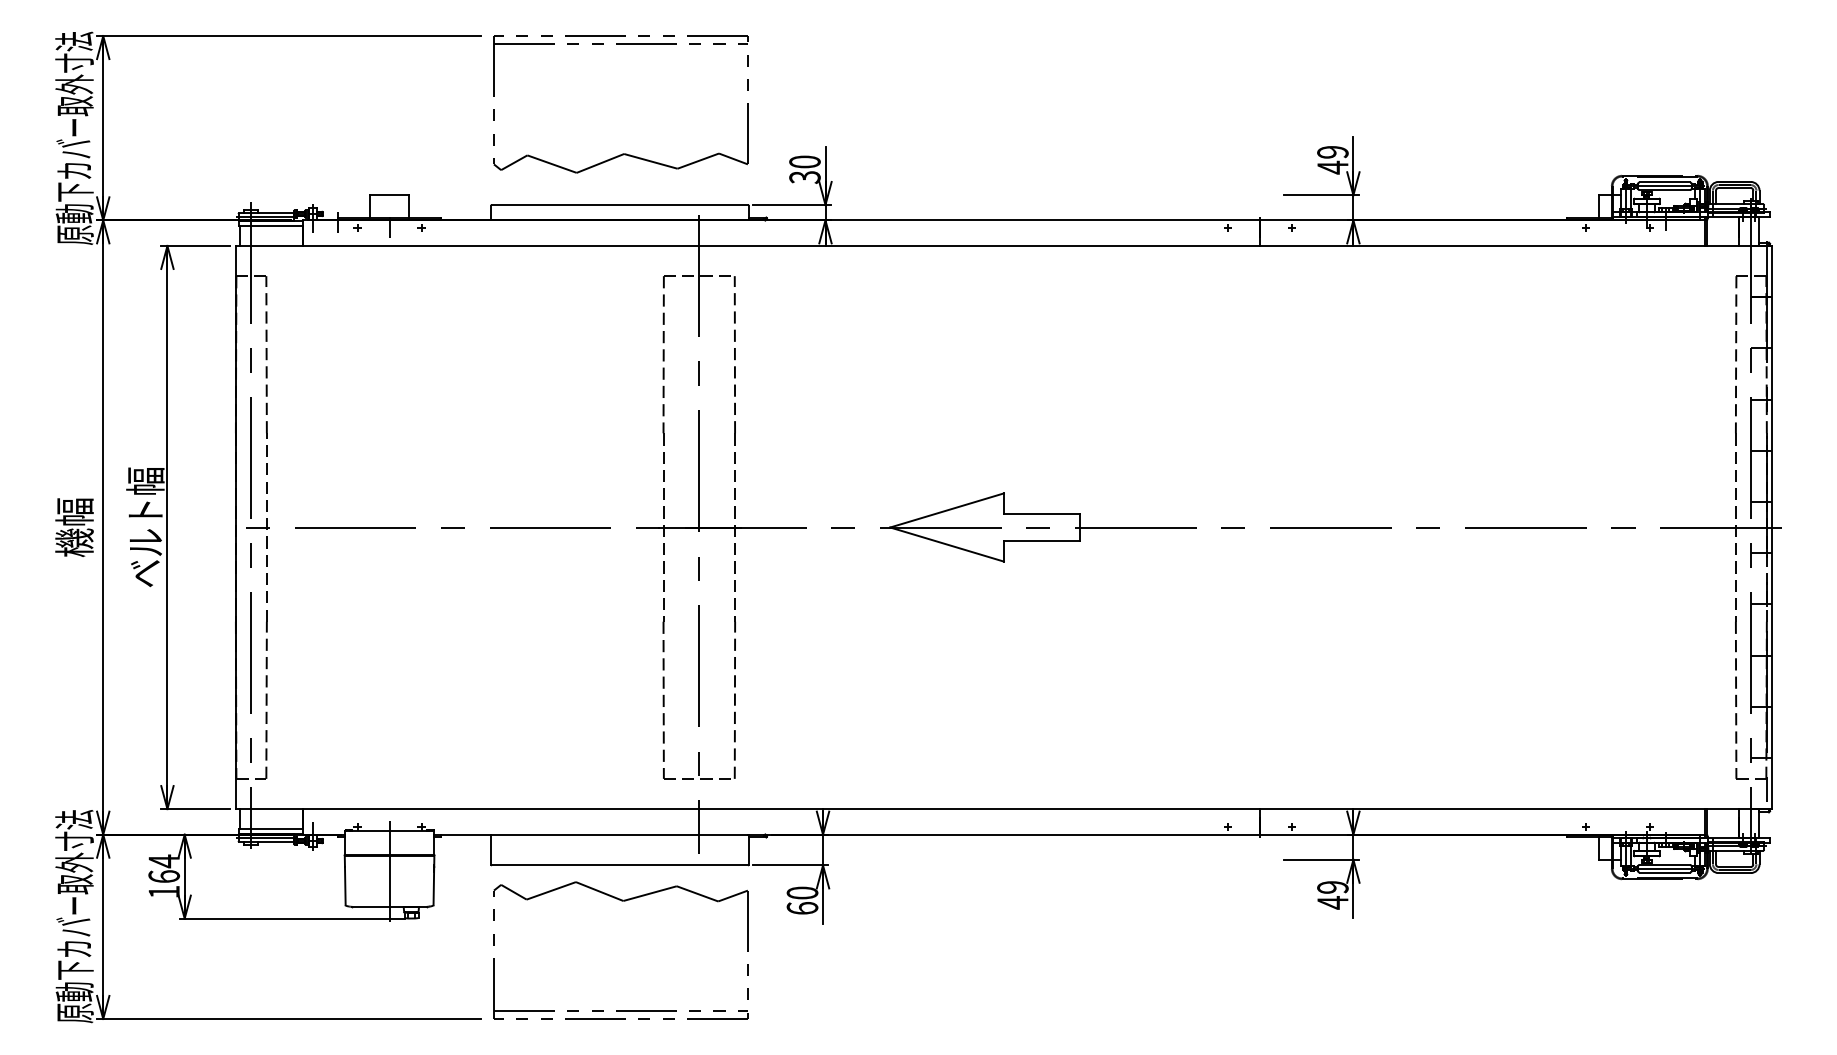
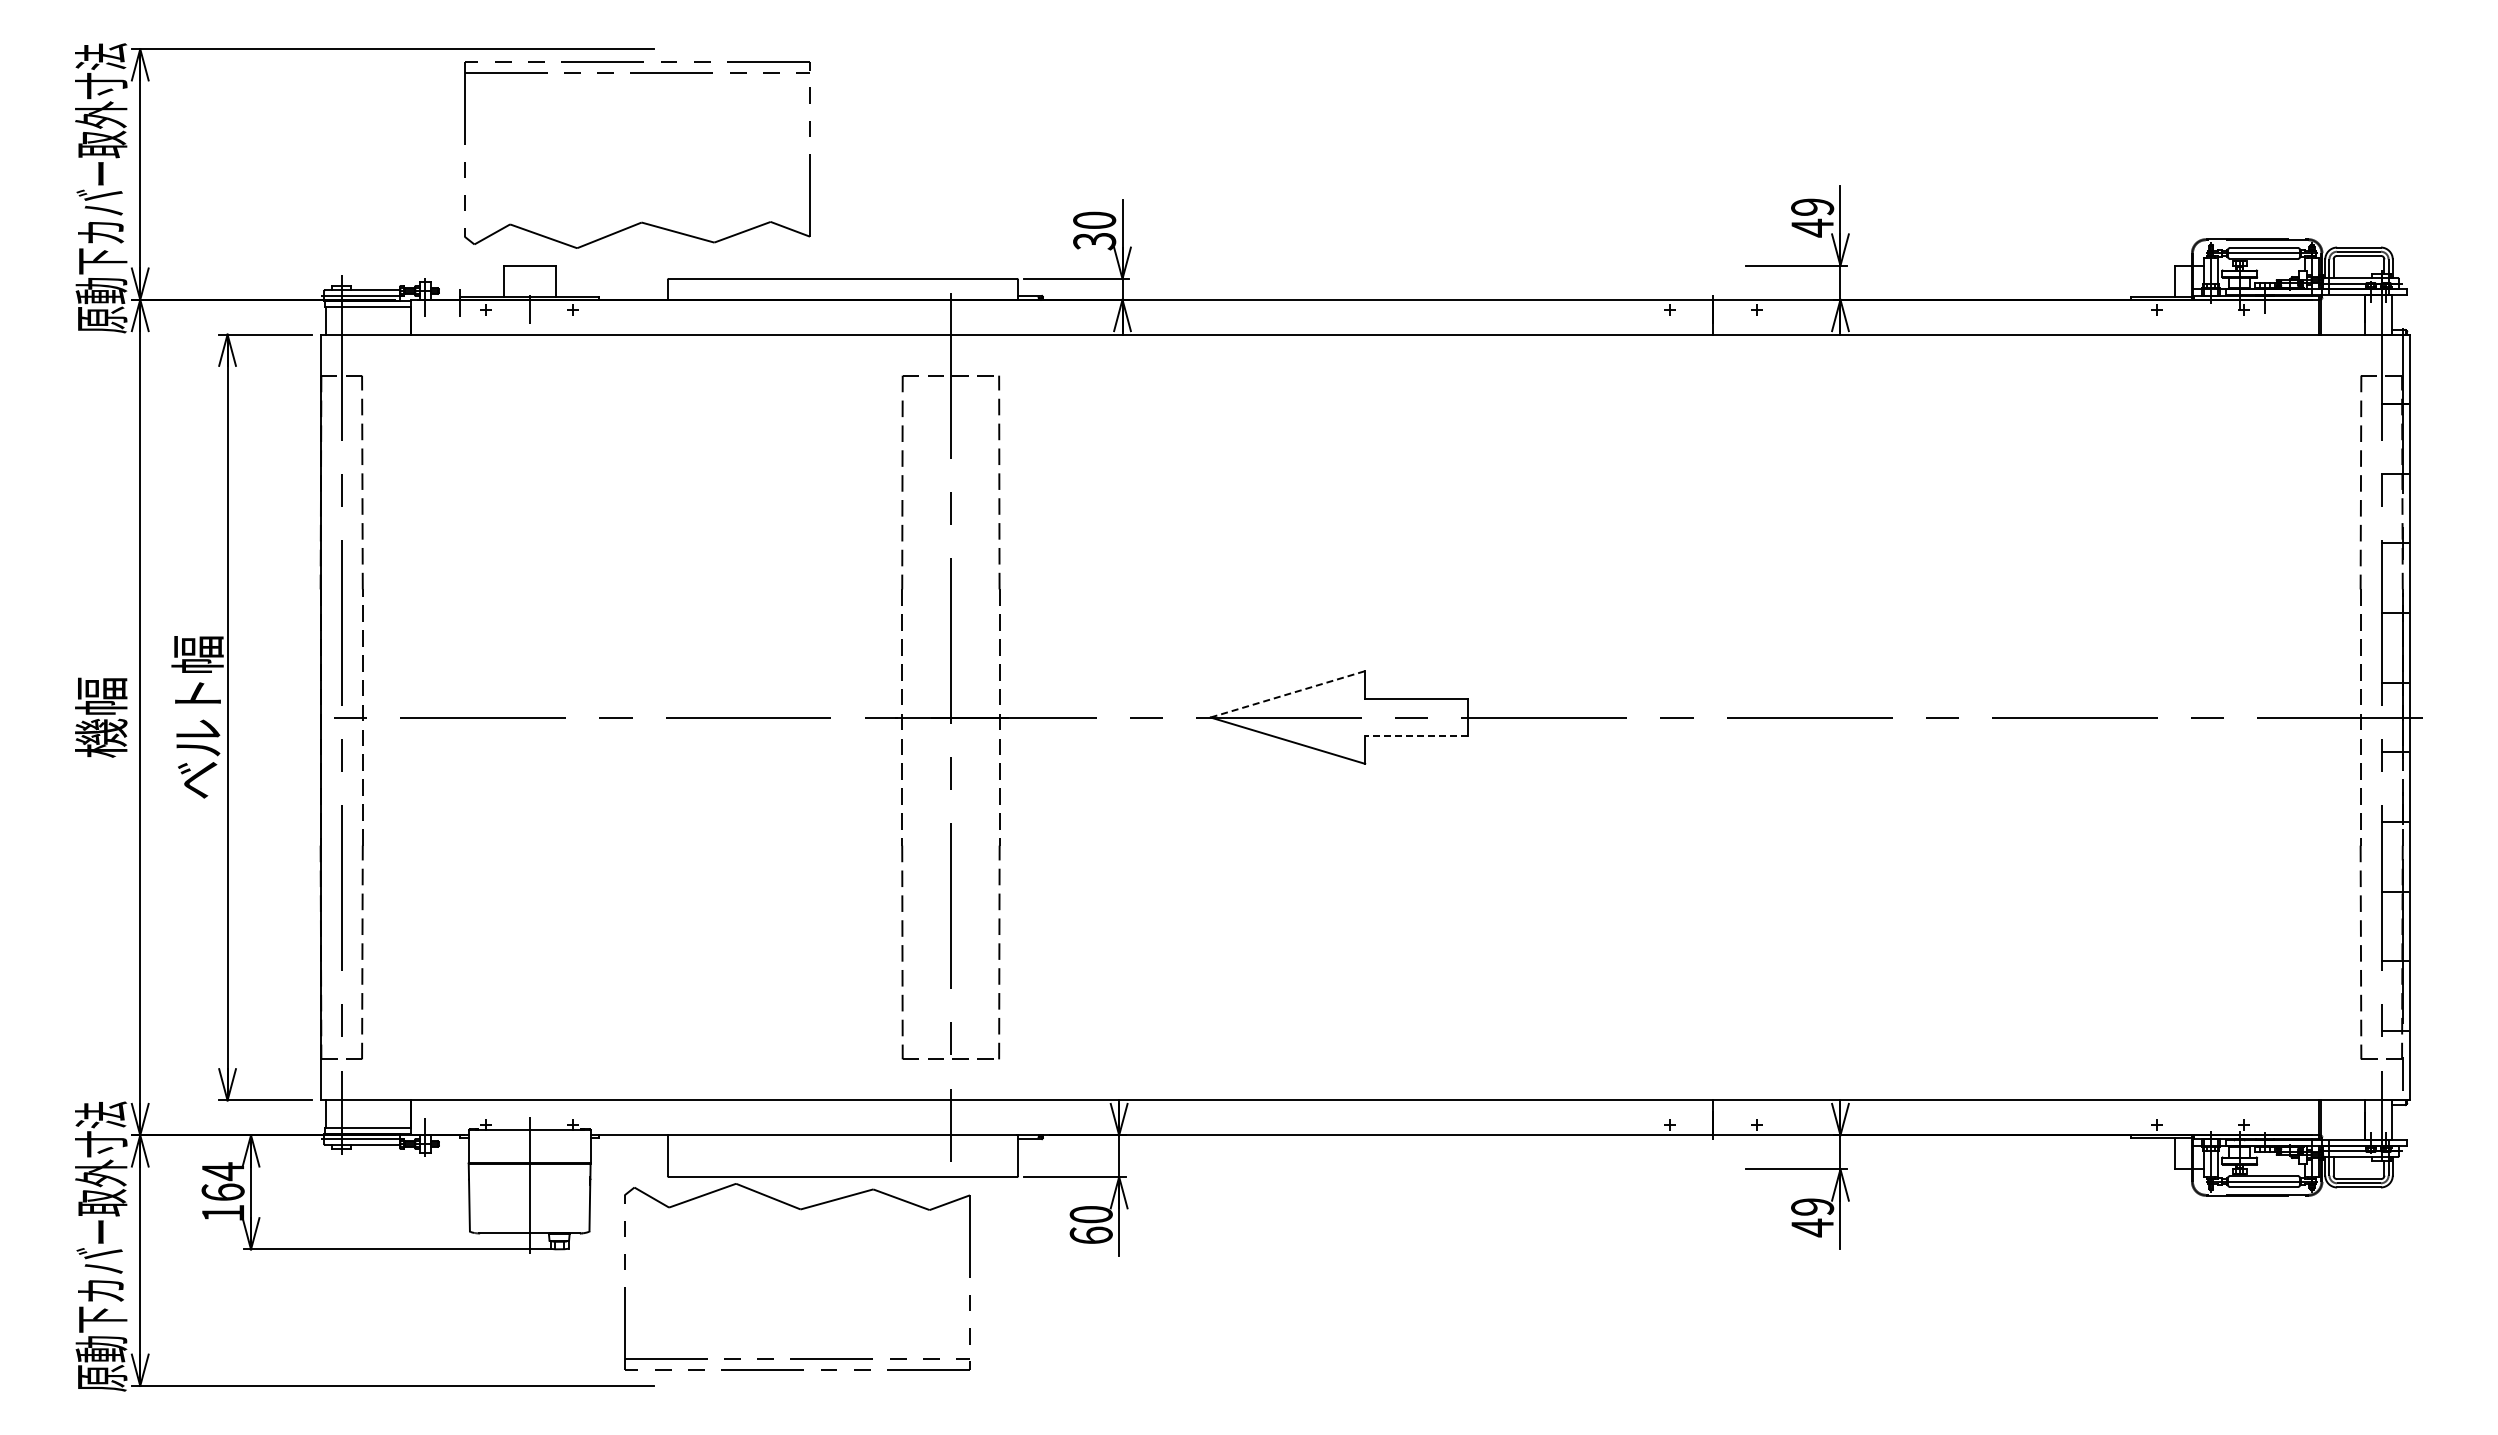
part: (624, 153) -> (641, 221), moved
line: (946, 510) -> (1287, 694), solid -> dashed
line: (1041, 541) -> (1416, 736), solid -> dashed
part: (623, 901) -> (800, 1210), moved

